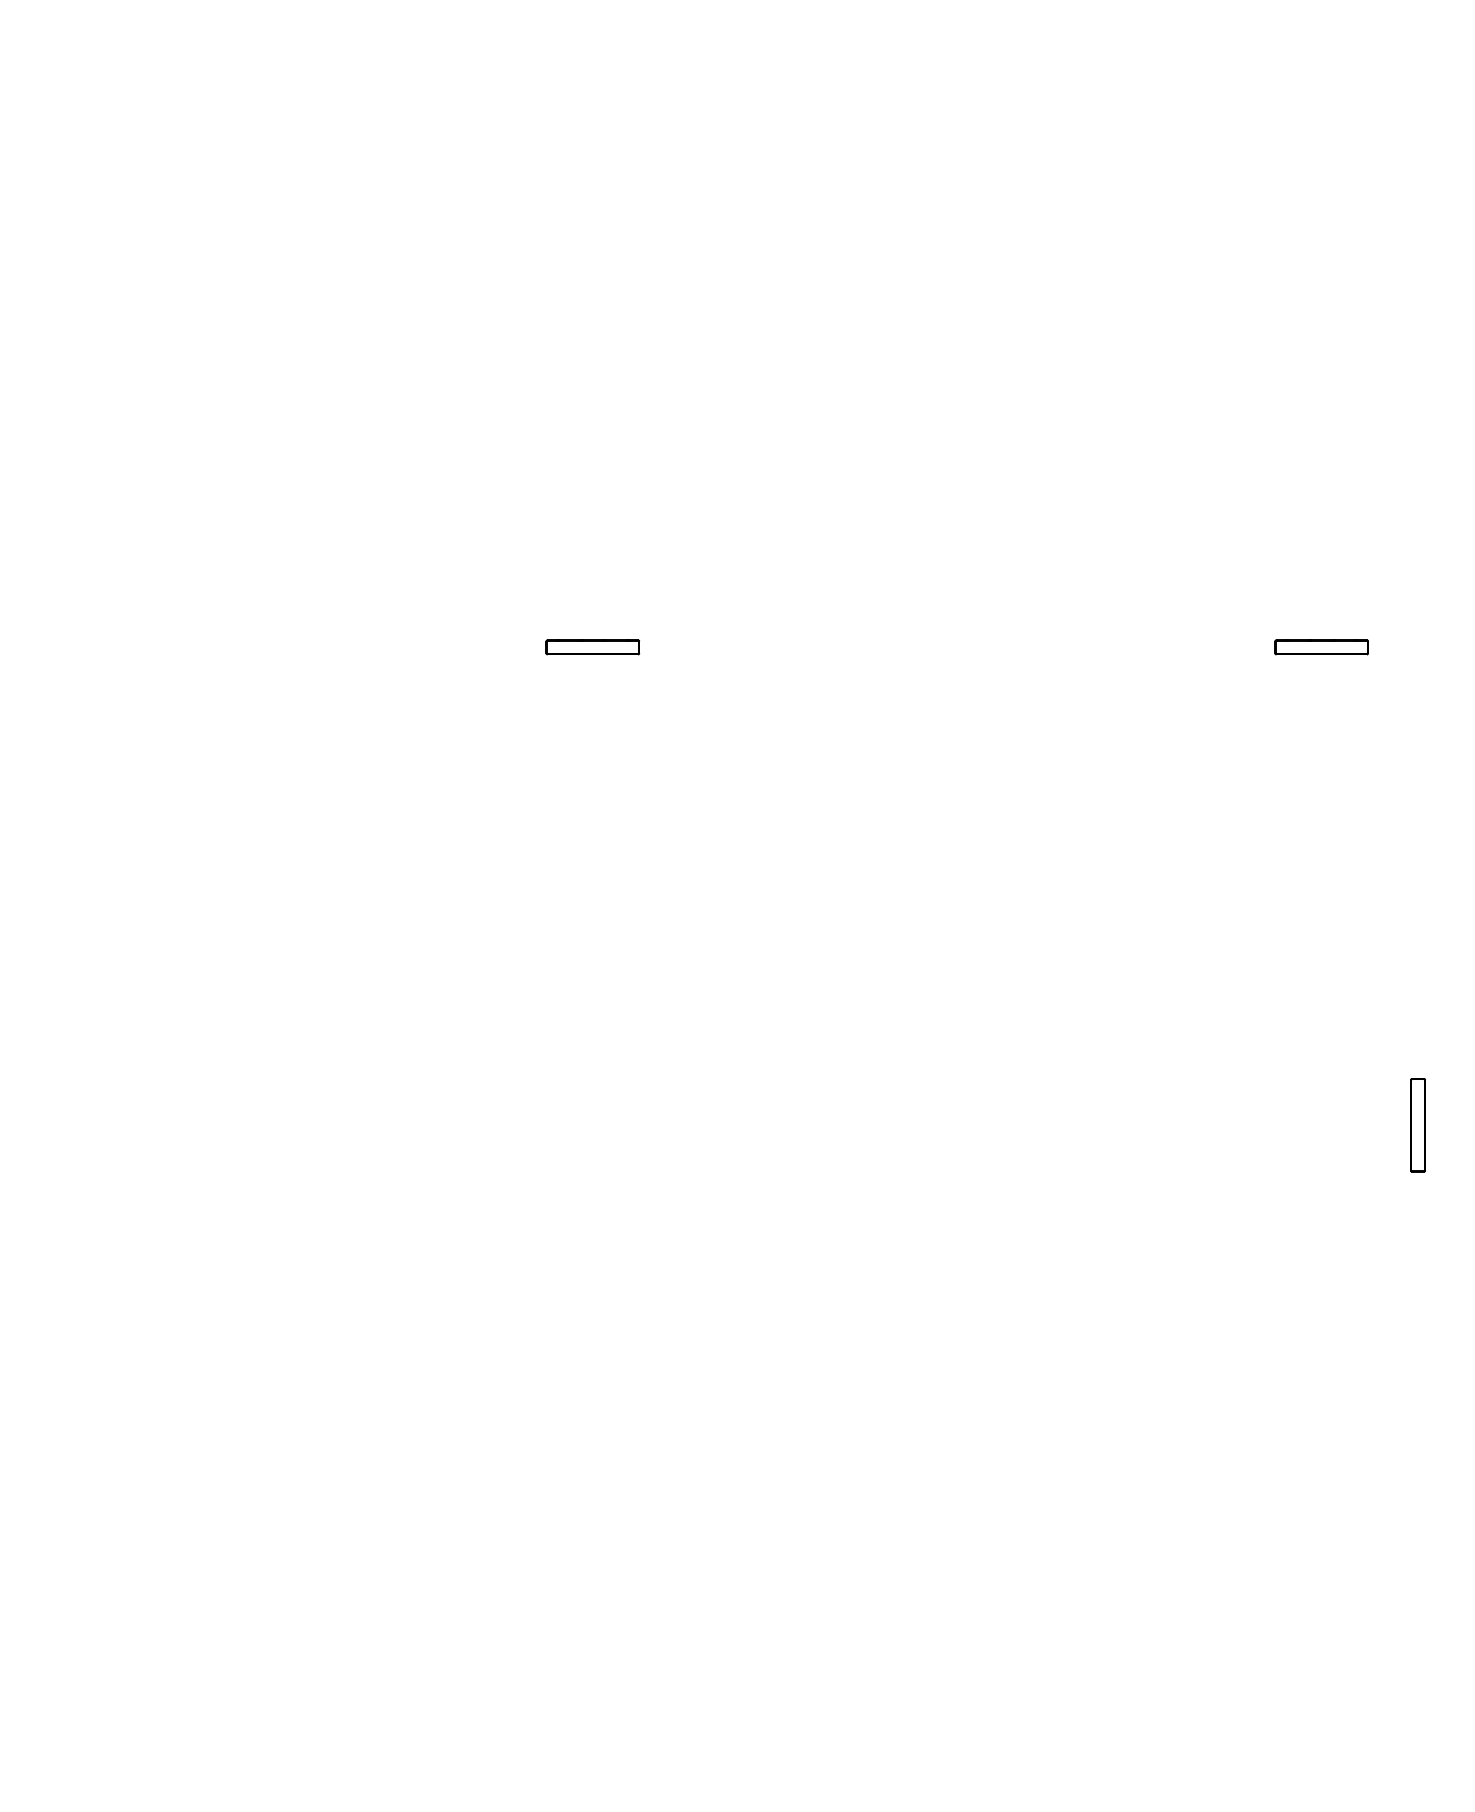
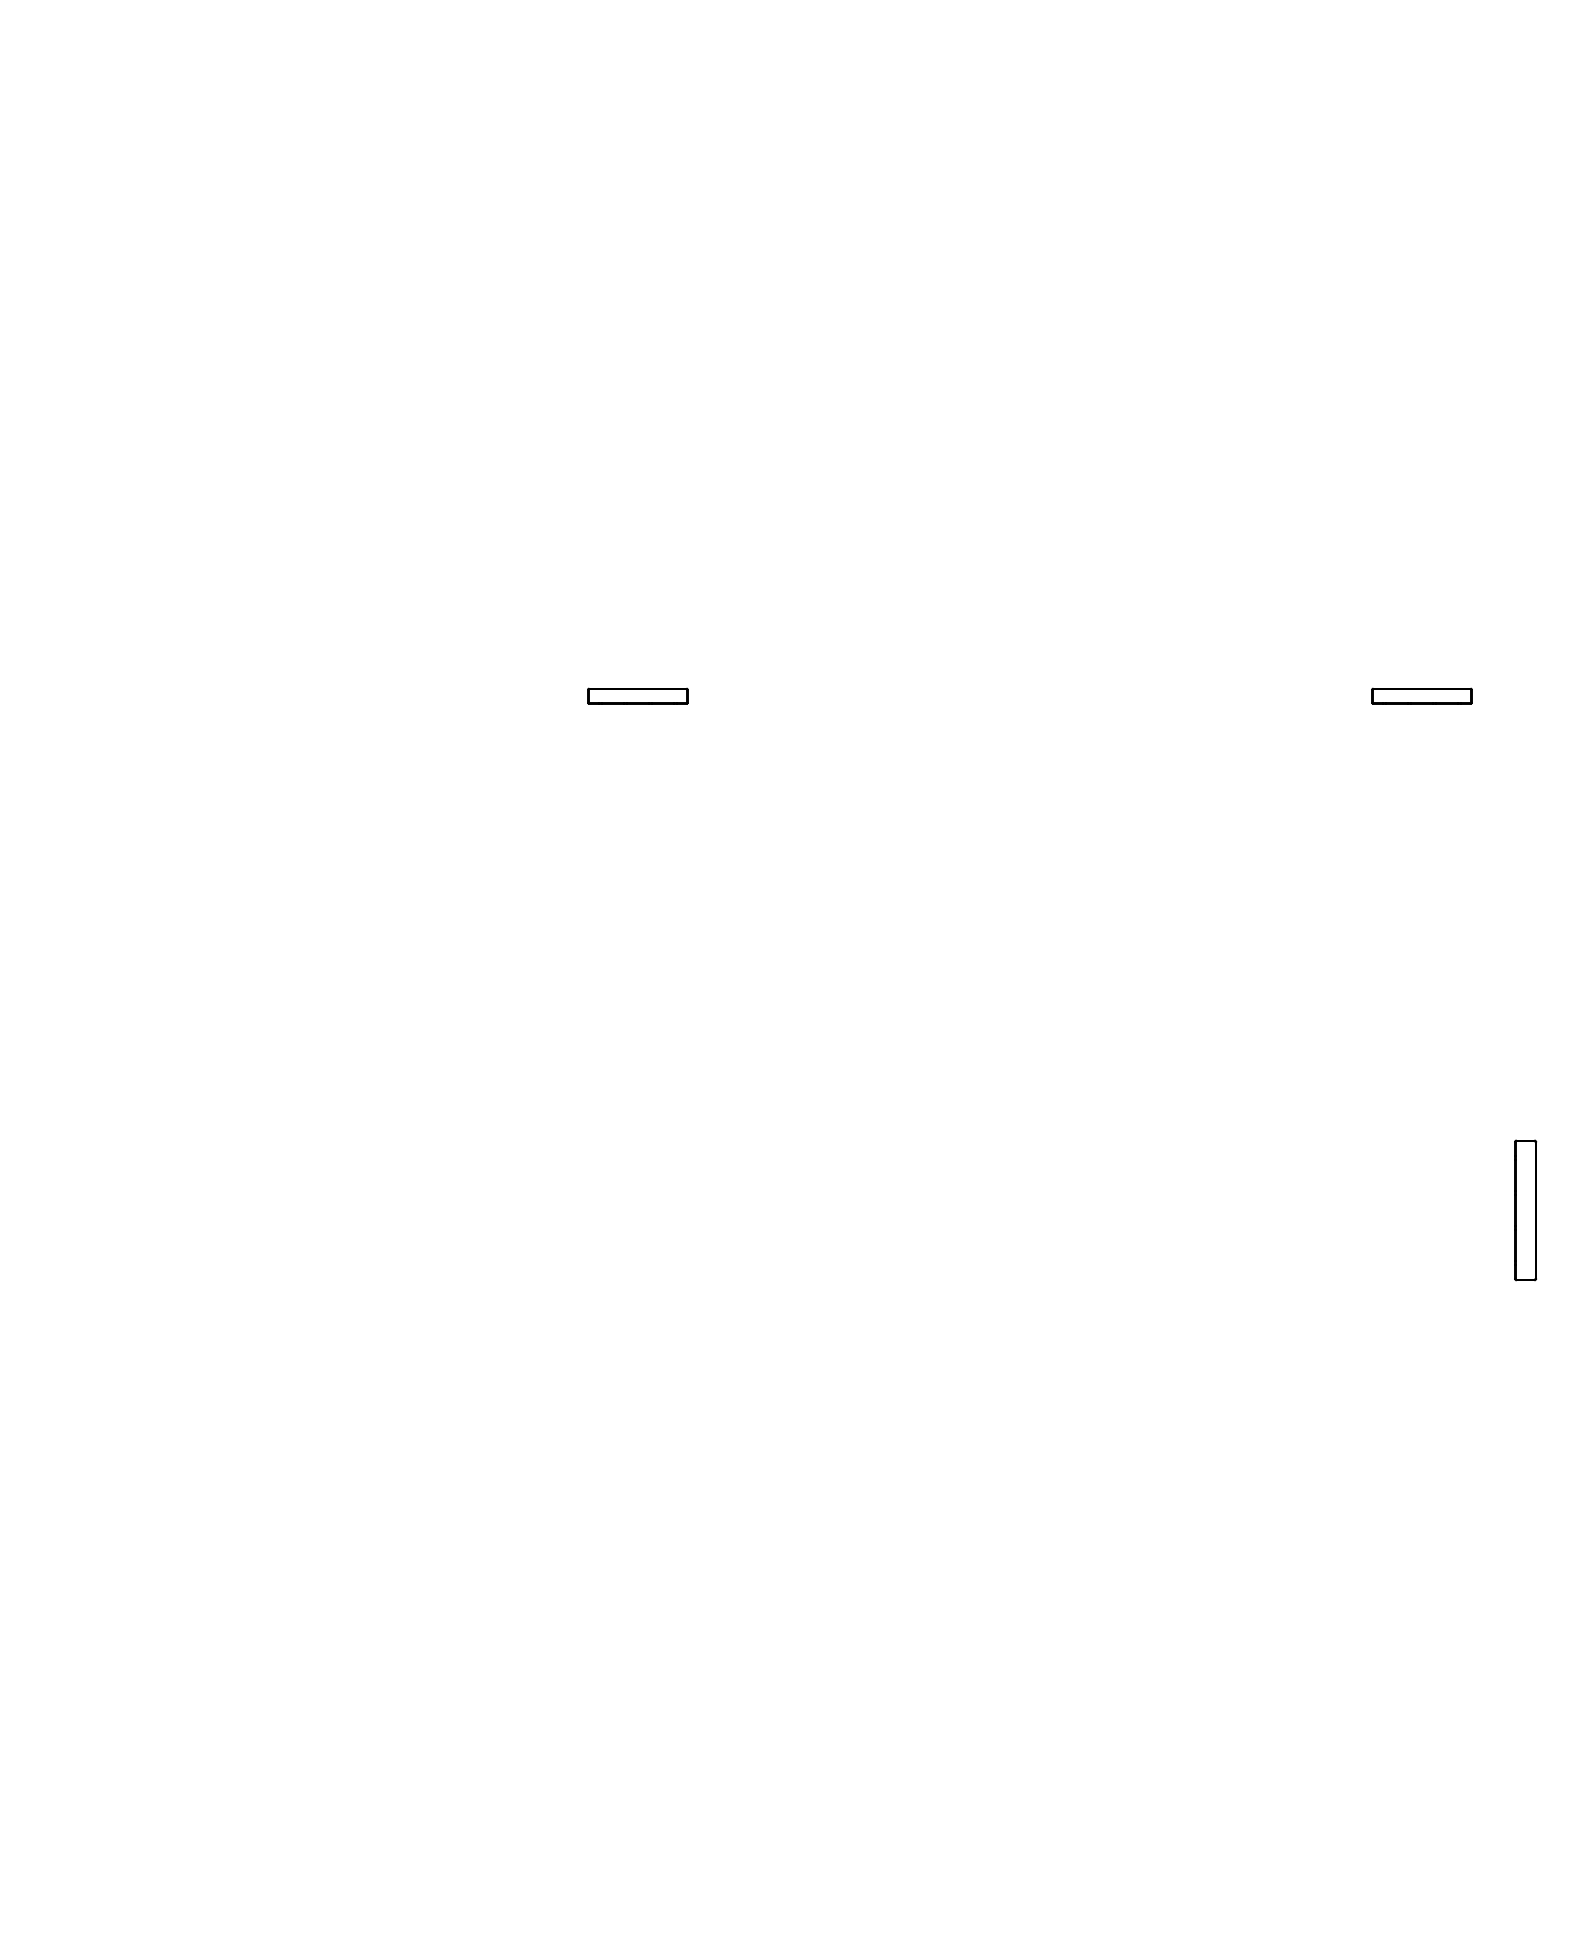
part: (1417, 1125) -> (1525, 1210), size x1.4

